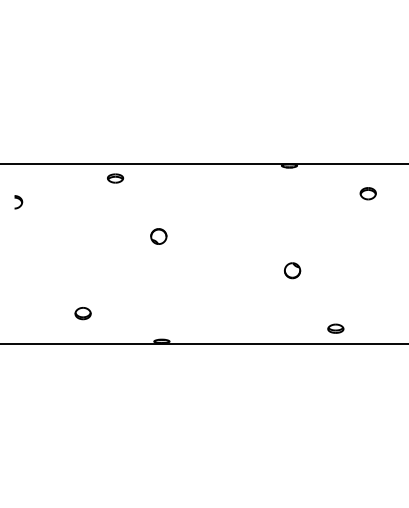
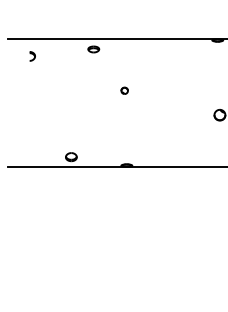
part: (18, 202) -> (32, 56), moved
part: (158, 236) -> (124, 90), size x0.6
part: (82, 313) -> (70, 157), moved

